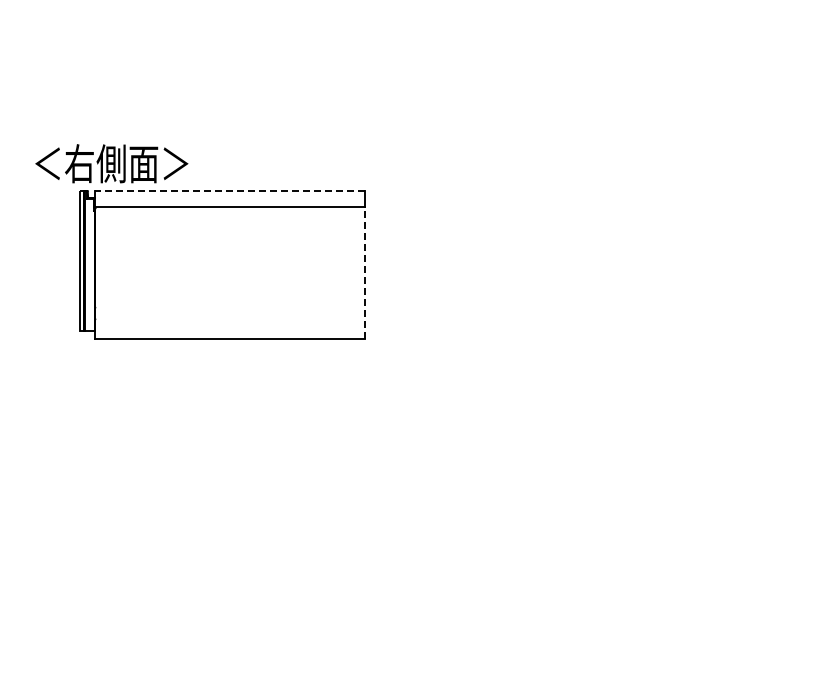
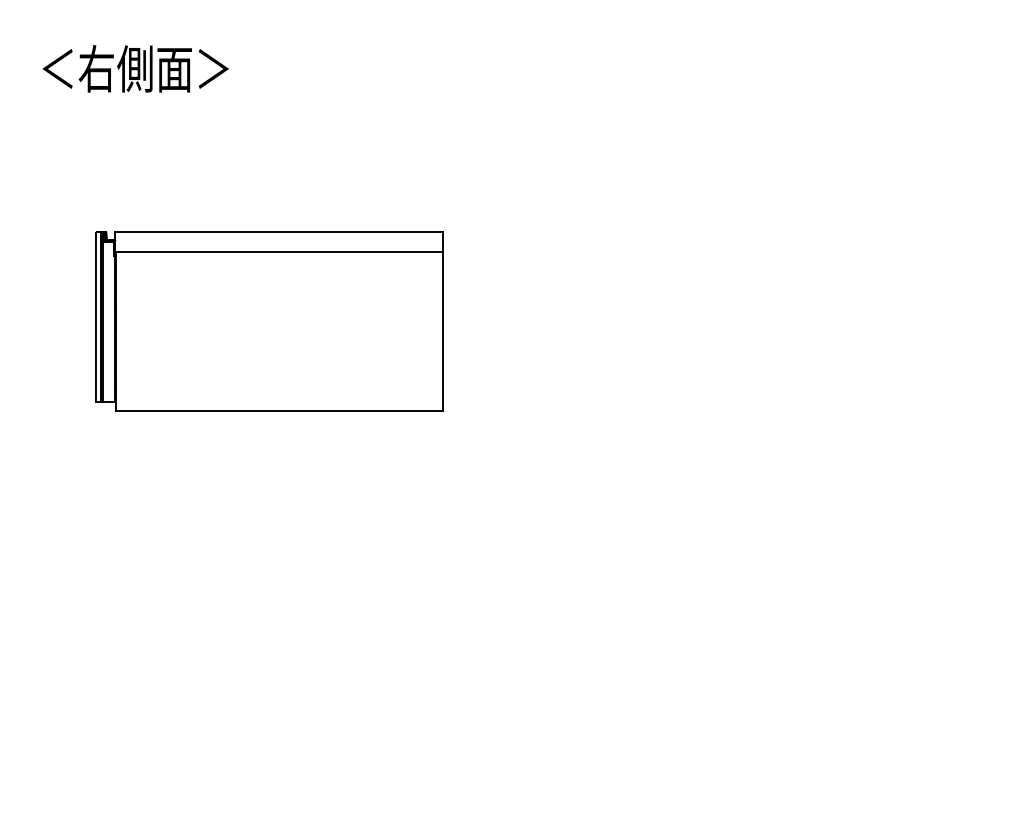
text: (111, 163) -> (135, 68), moved
line: (229, 190) -> (278, 231), dashed -> solid
line: (364, 272) -> (442, 331), dashed -> solid

